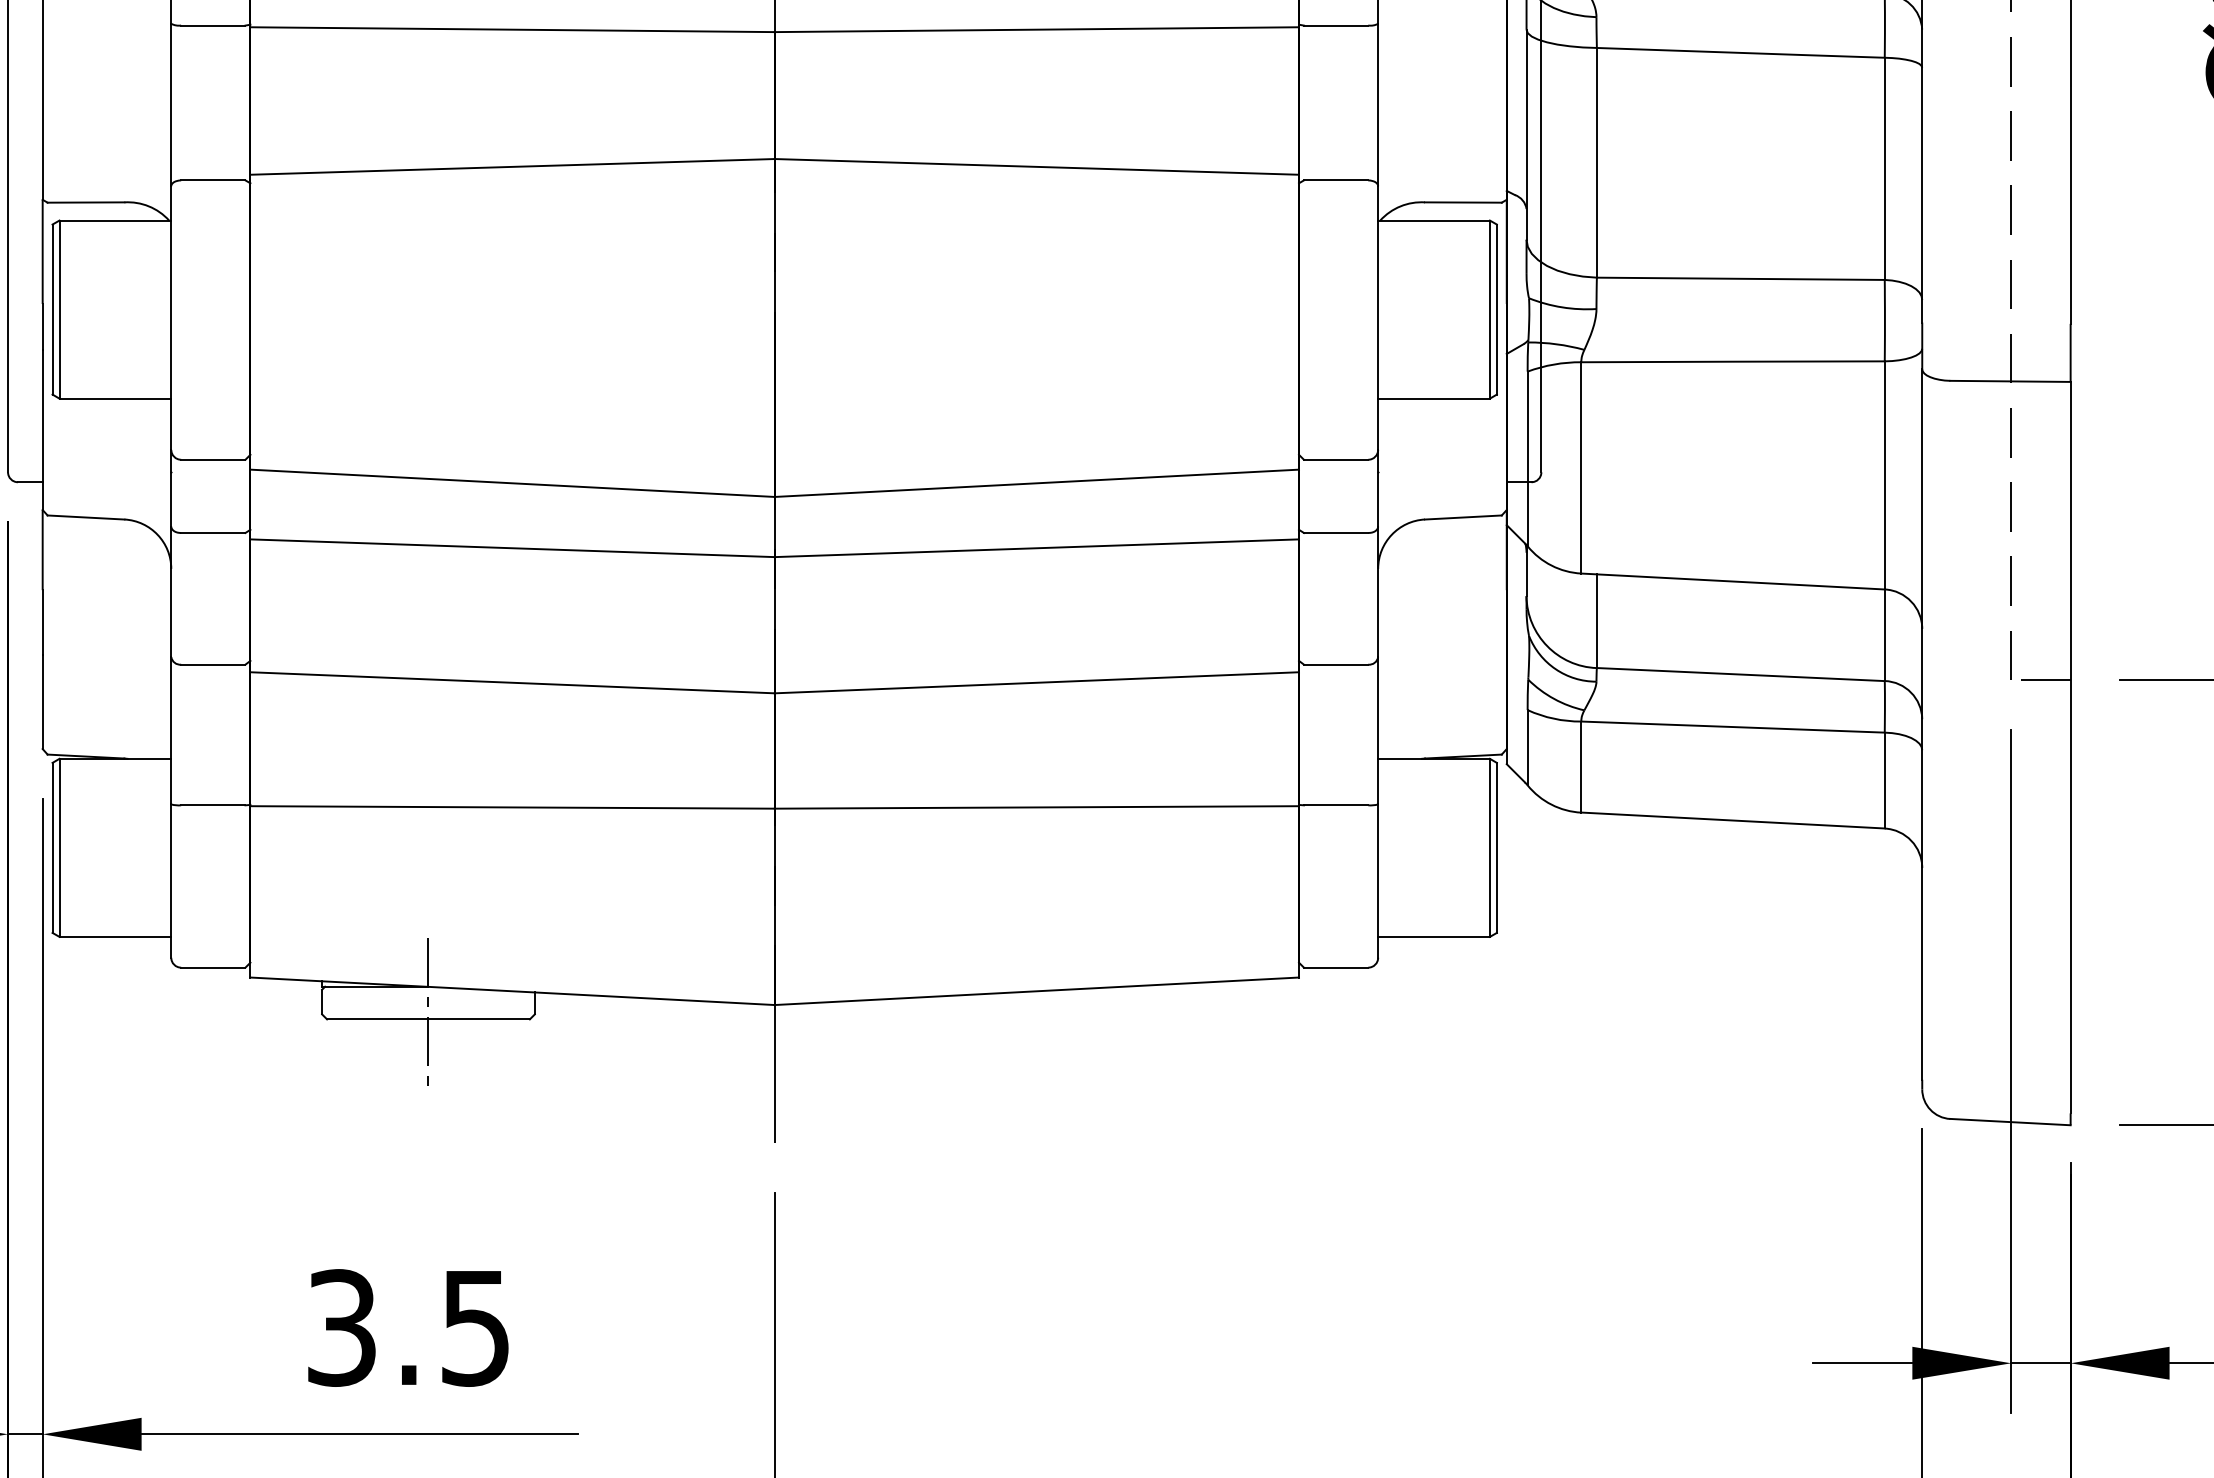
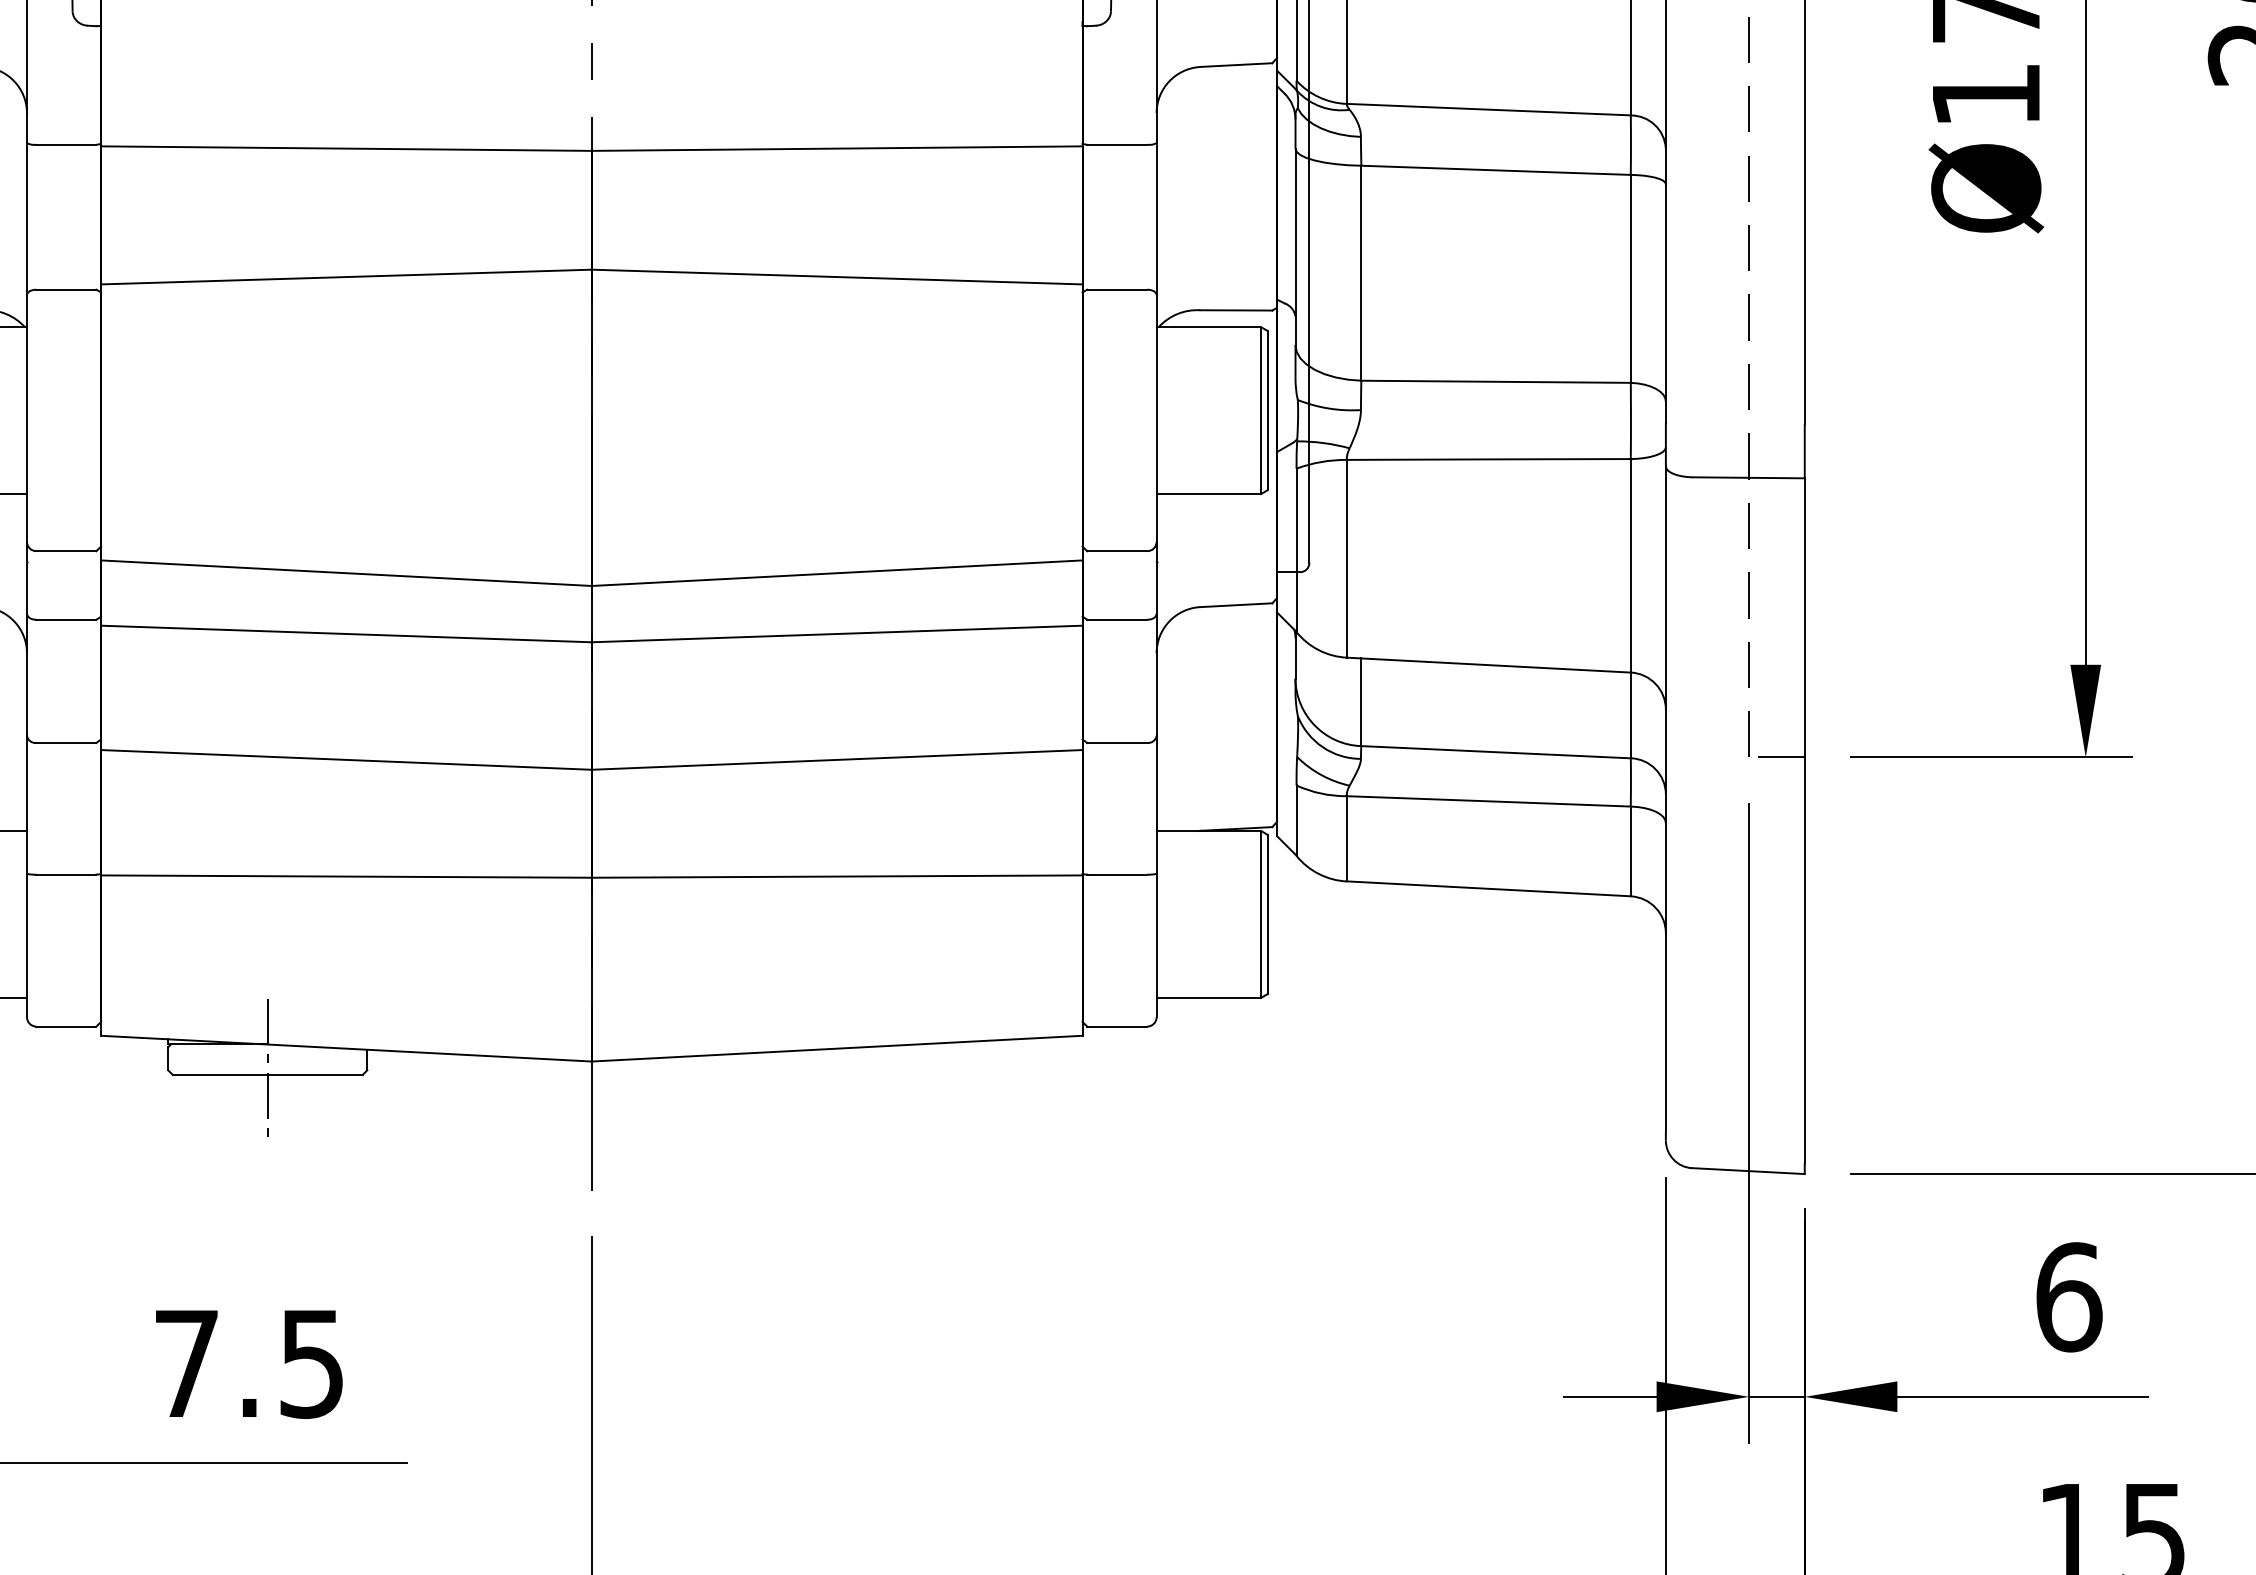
text: (341, 1327) -> (186, 1363), 3.5 -> 7.5

